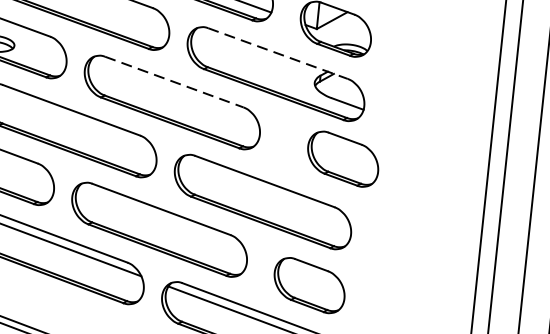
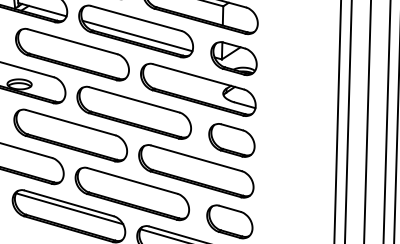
line: (279, 53) -> (199, 76), dashed -> solid
line: (174, 81) -> (134, 99), dashed -> solid
part: (342, 159) -> (231, 140), moved

